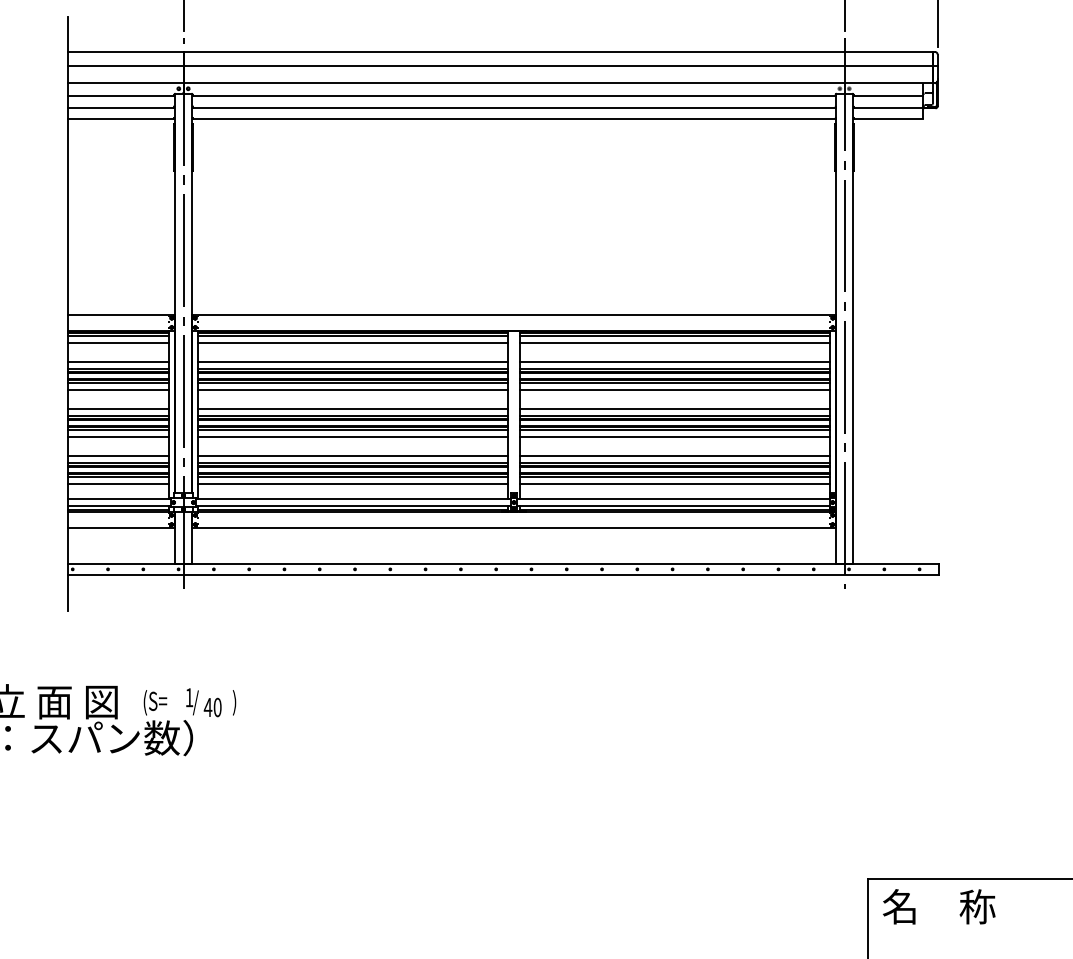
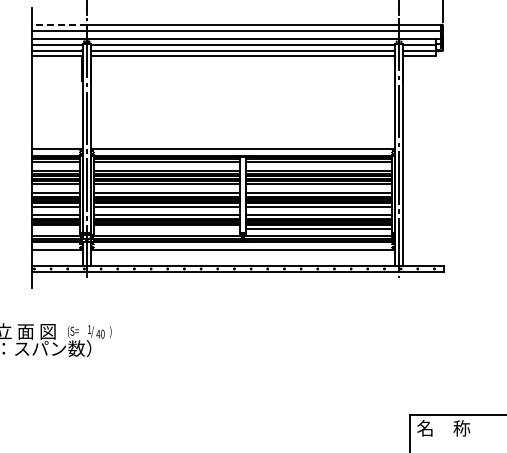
line: (125, 51) -> (59, 24), solid -> dashed
line: (117, 483) -> (55, 228), removed
line: (352, 483) -> (166, 228), removed

